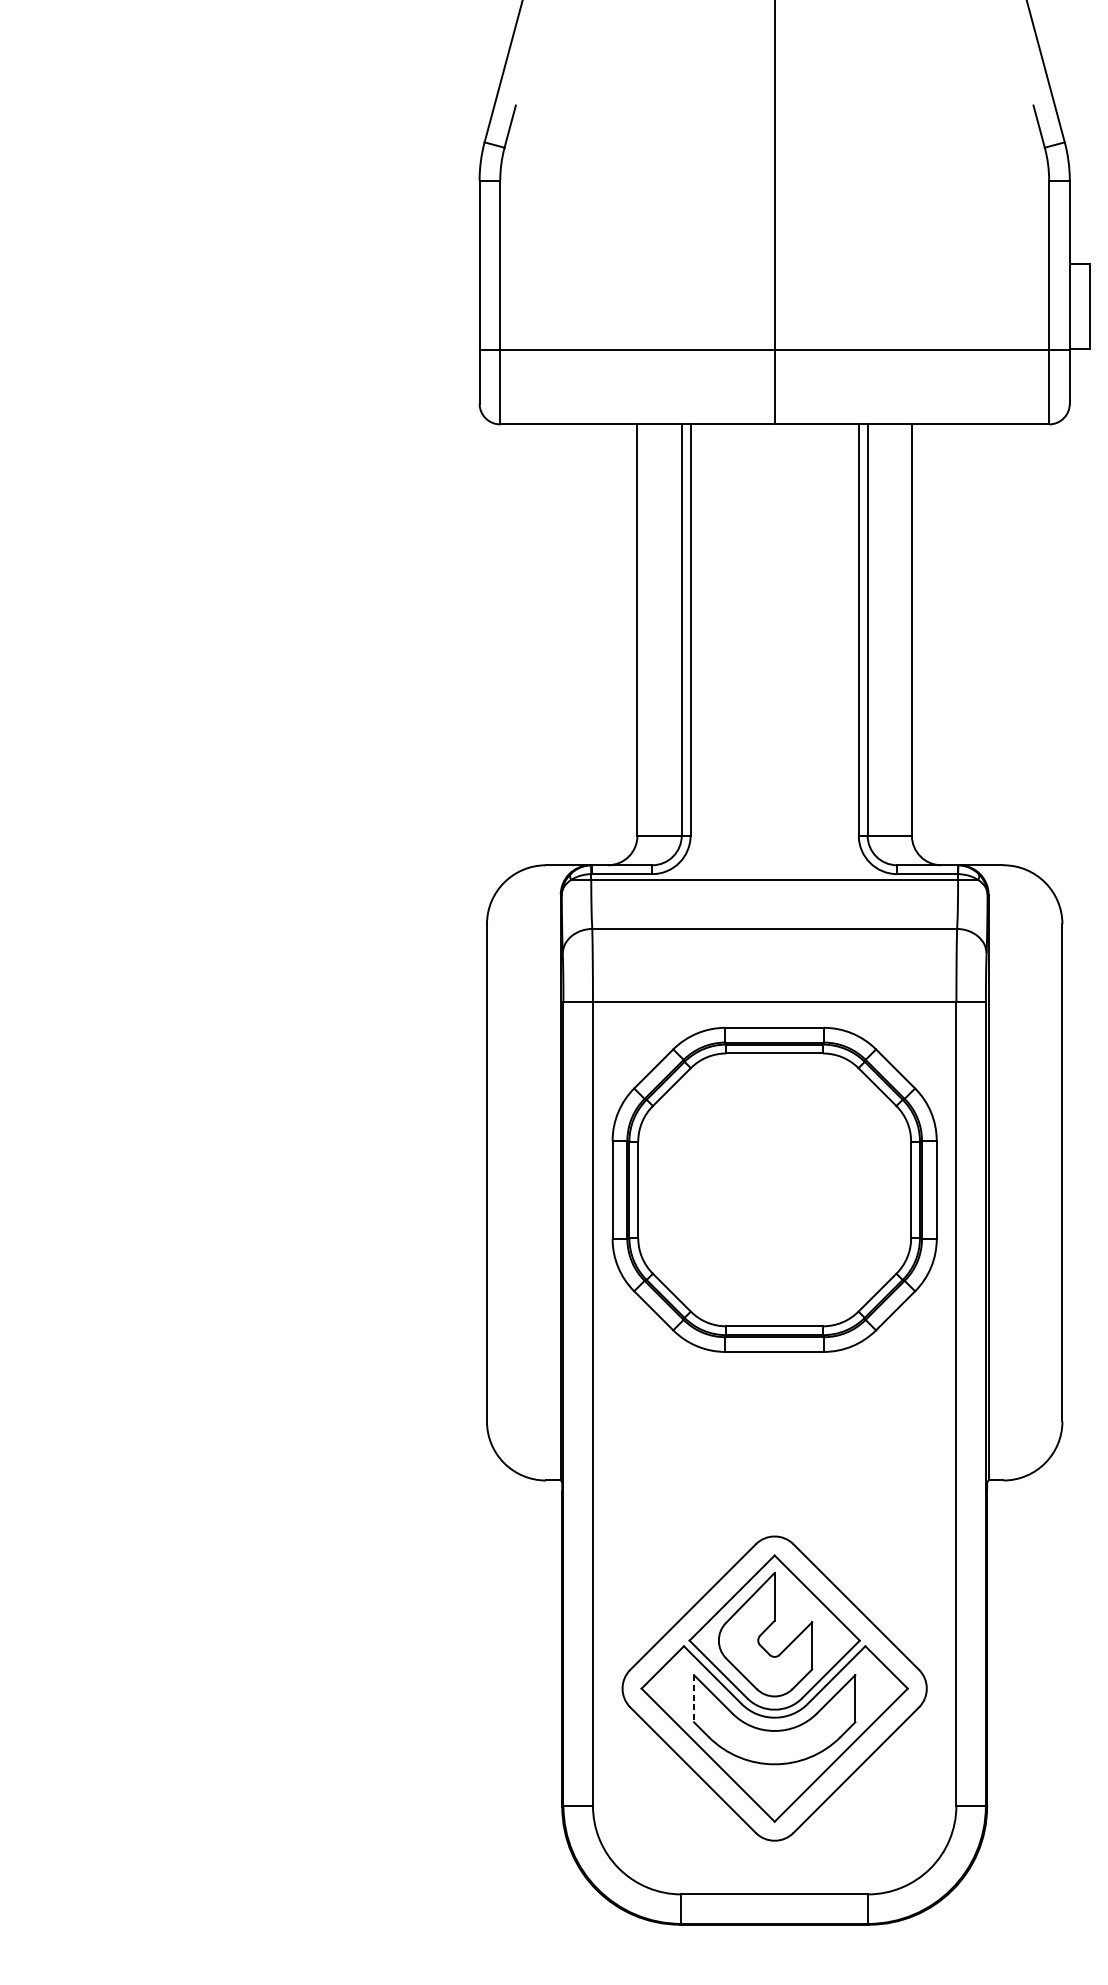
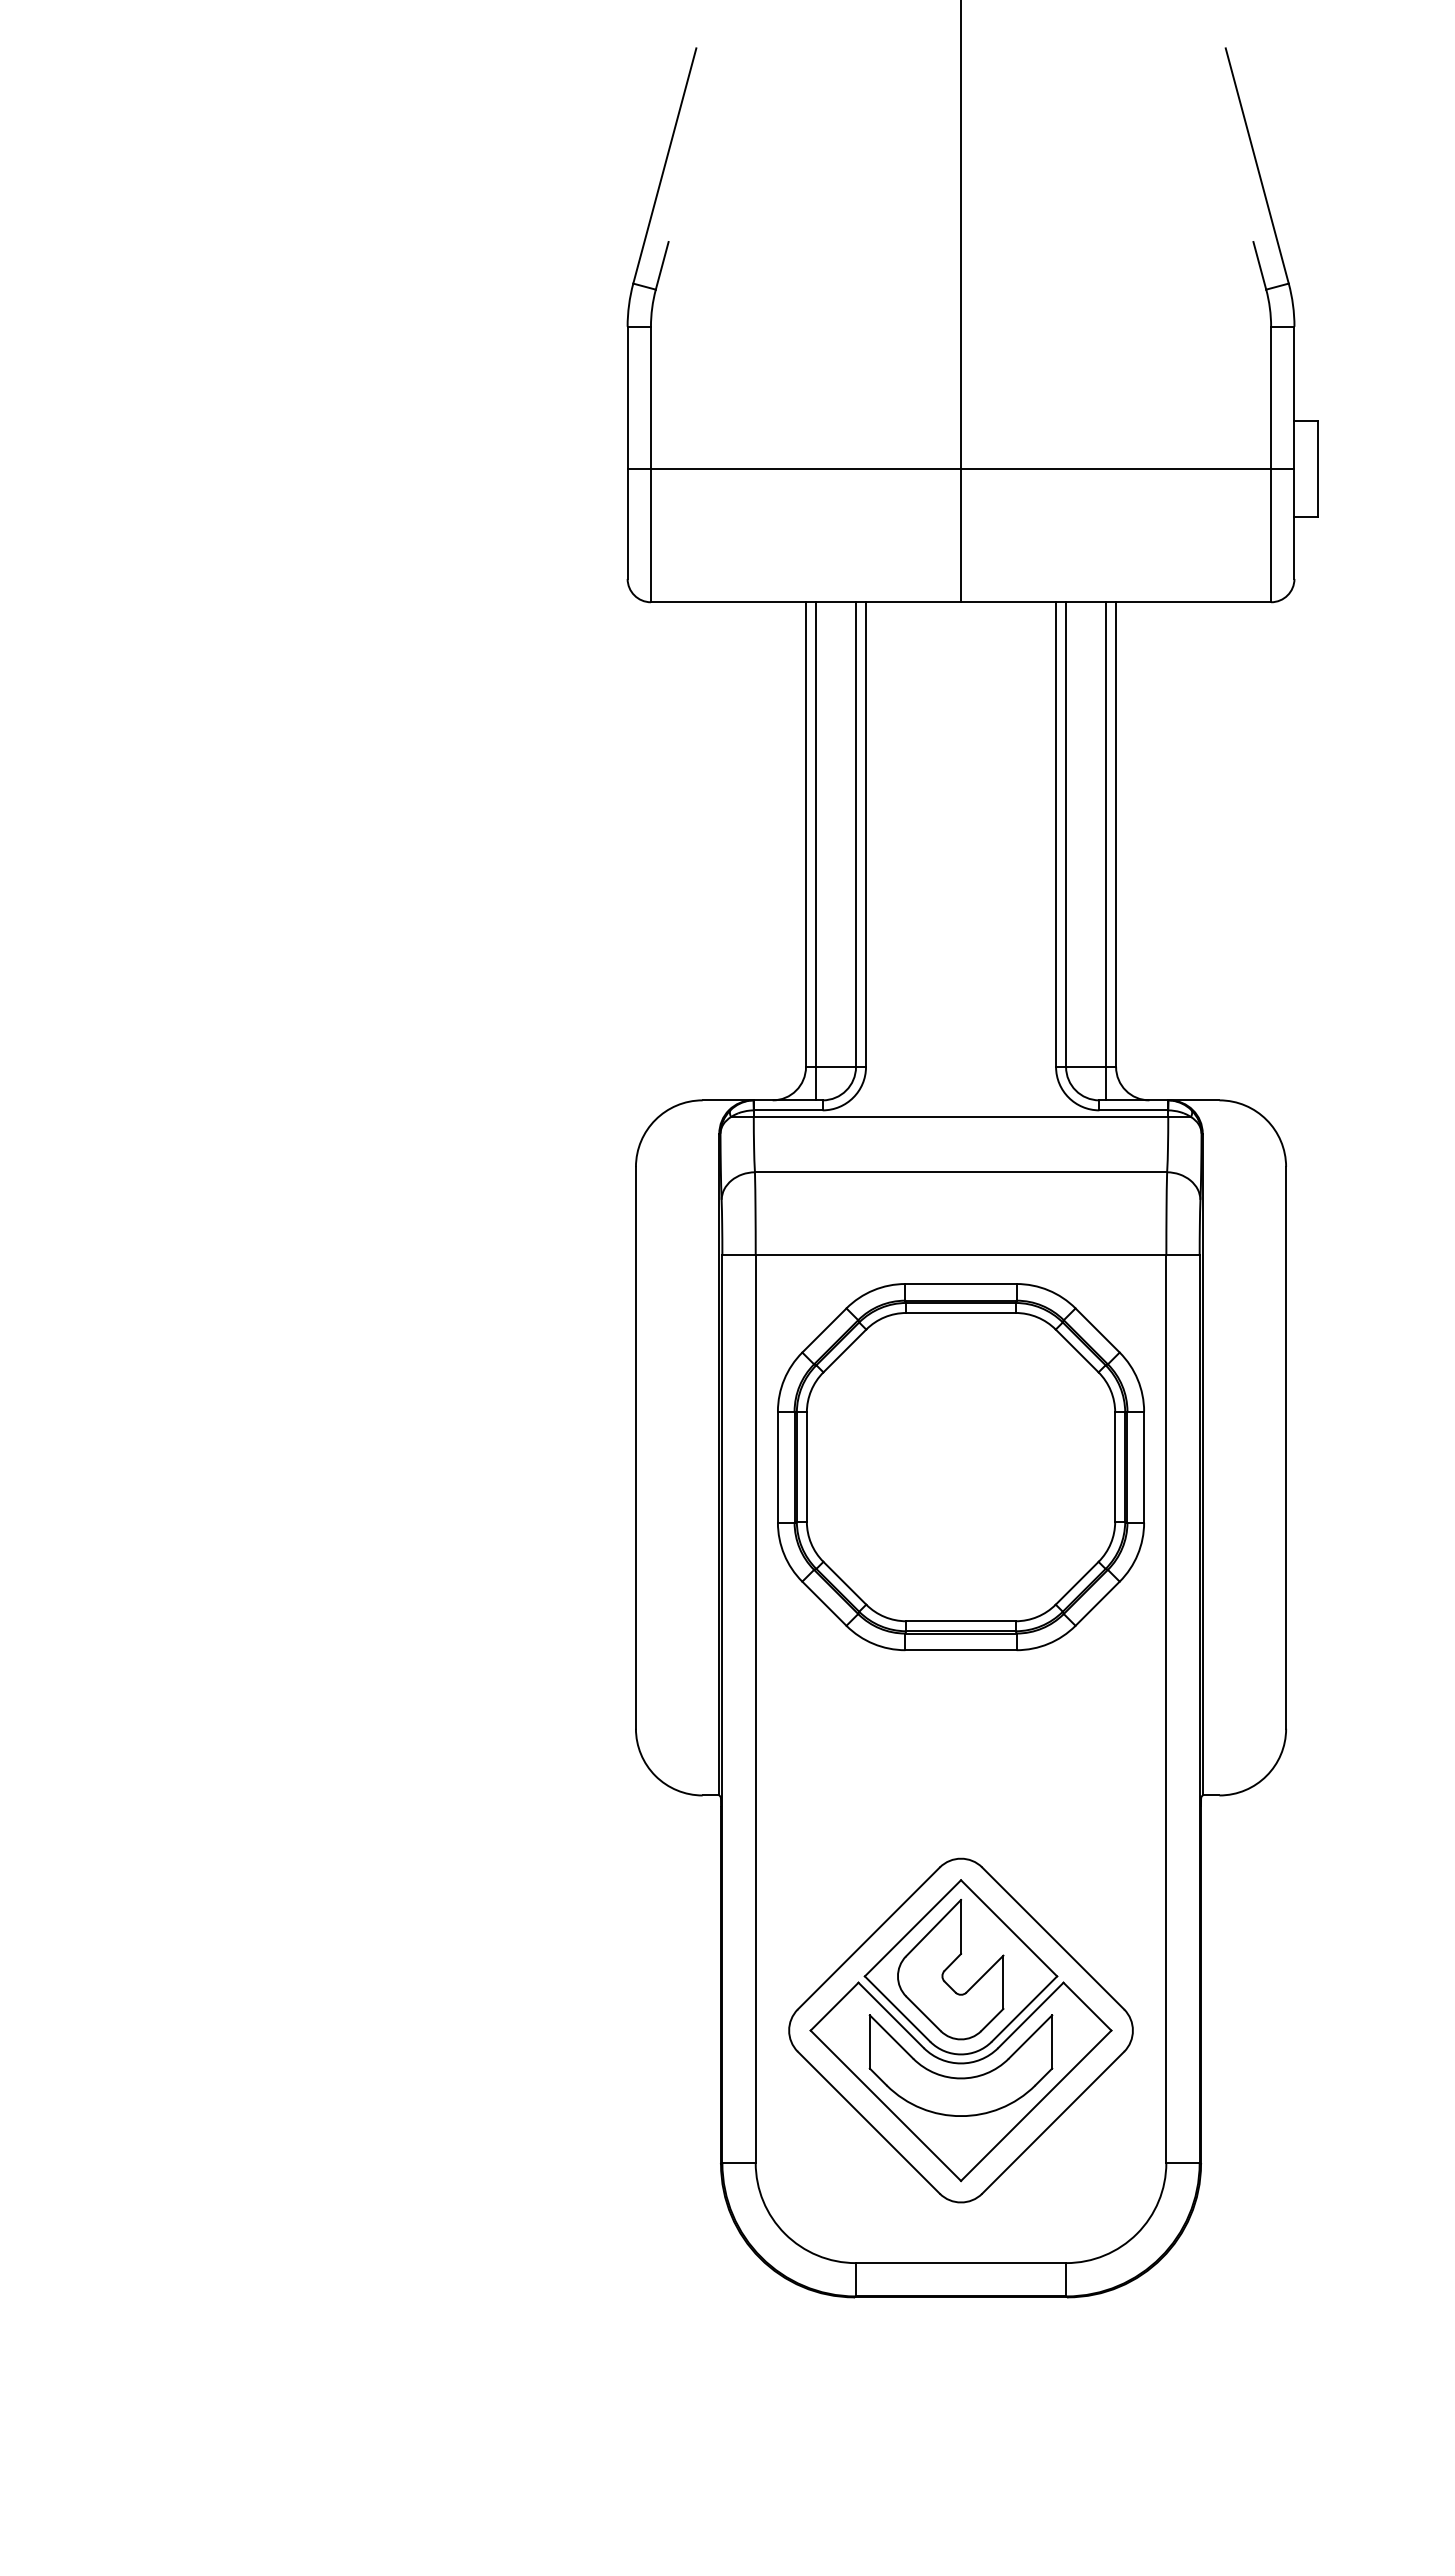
line: (774, 349) -> (960, 468), moved
line: (646, 645) -> (816, 851), added
line: (903, 645) -> (1106, 851), added
line: (693, 1698) -> (869, 2041), dashed -> solid

